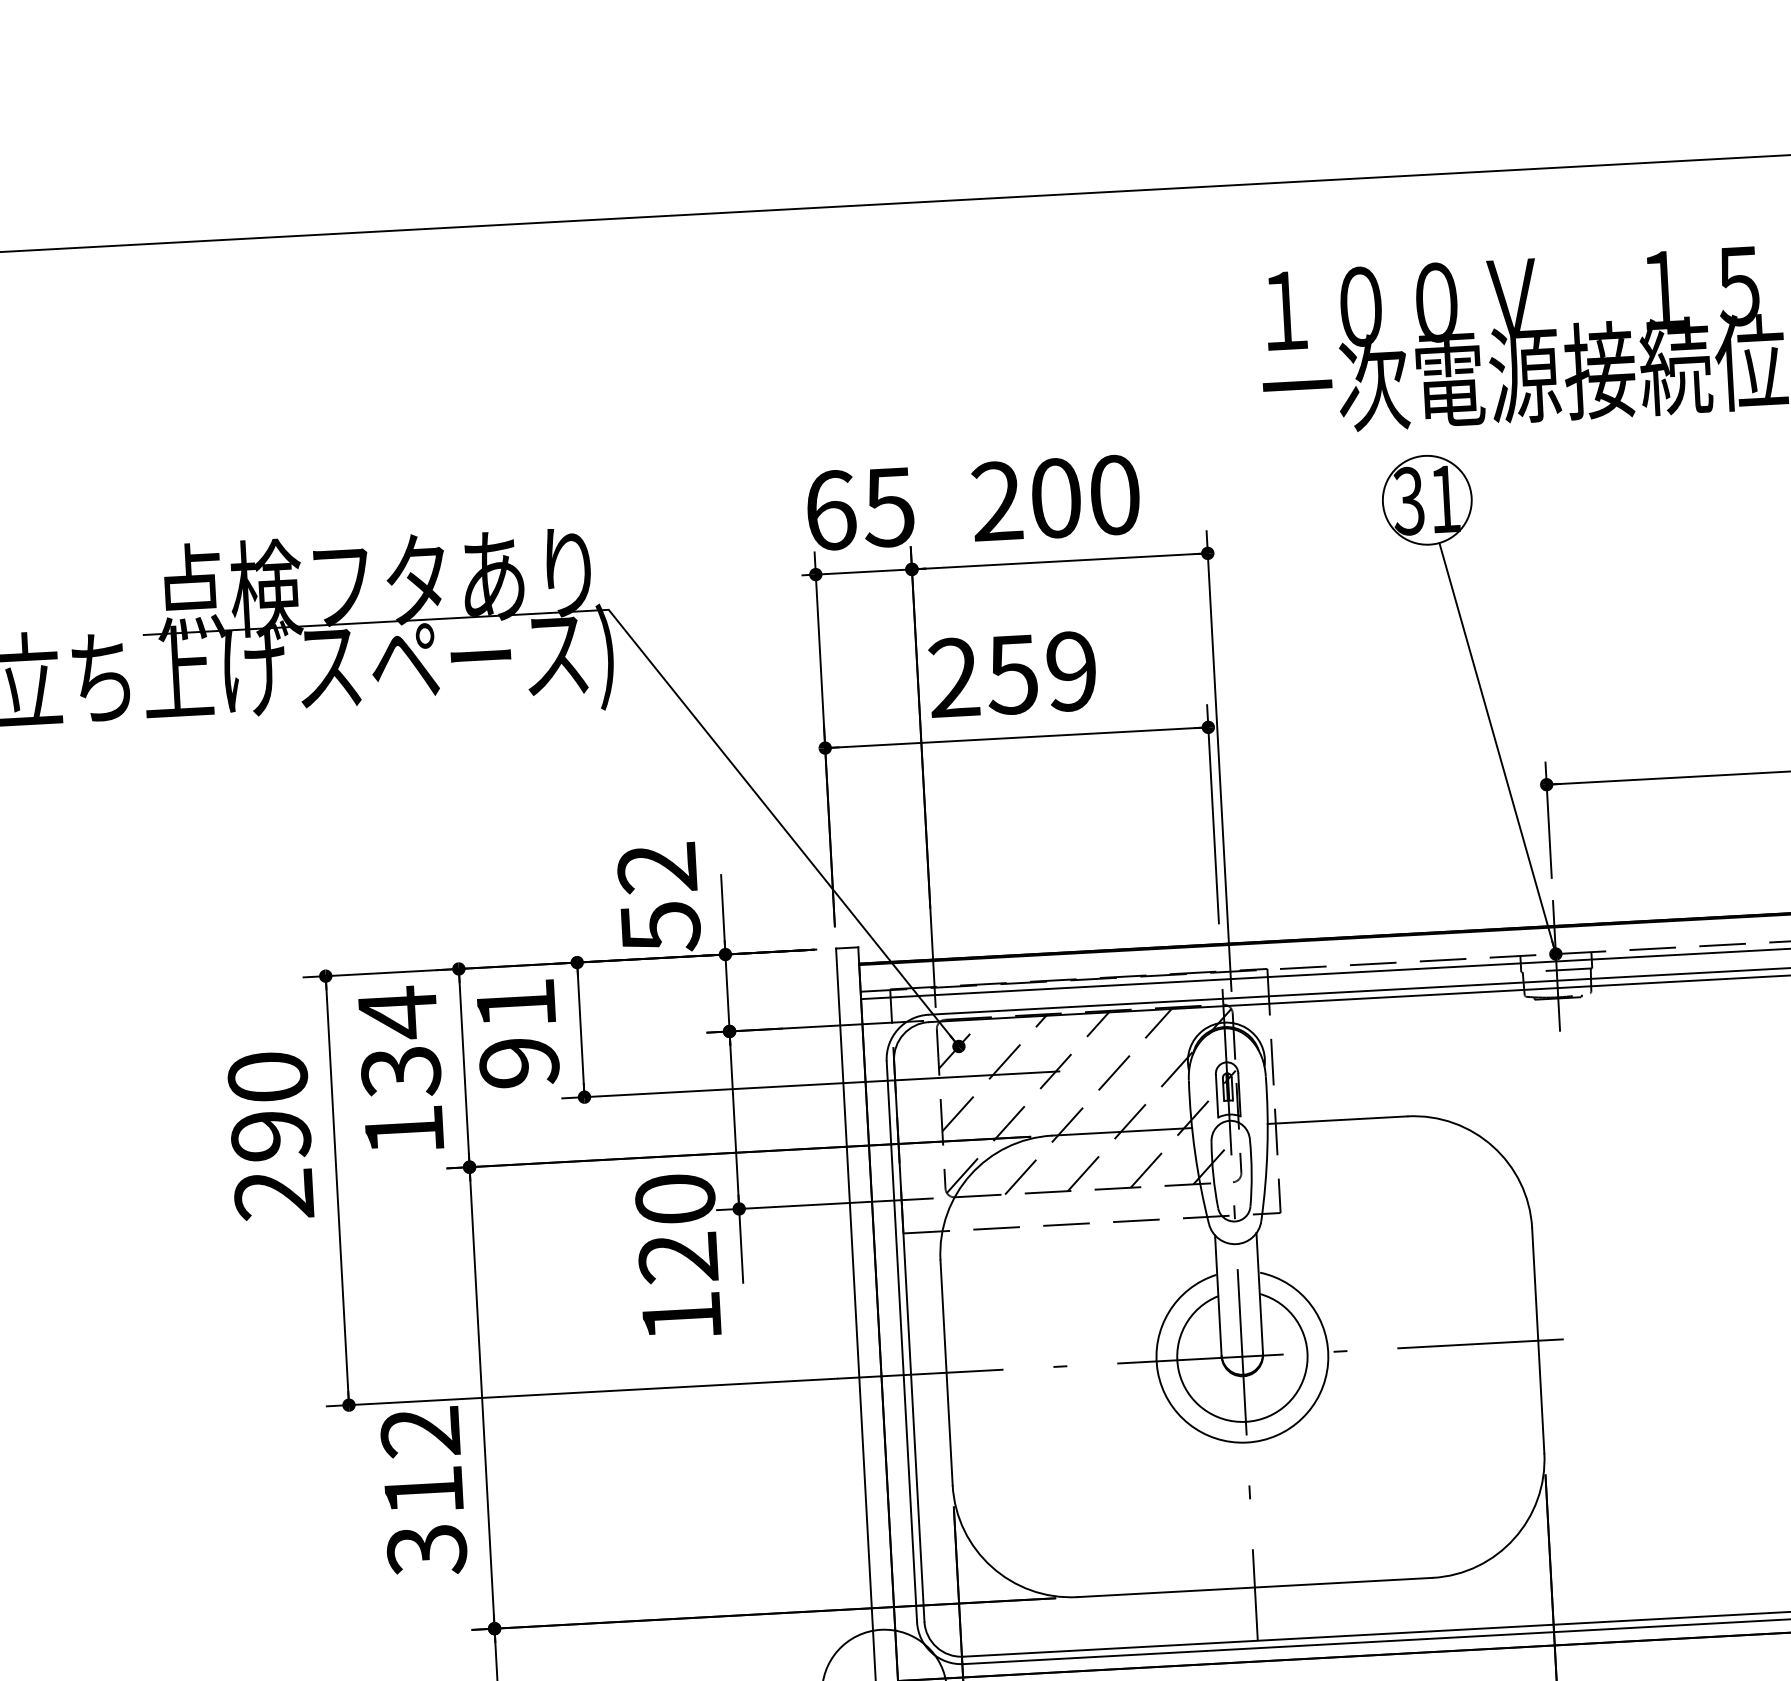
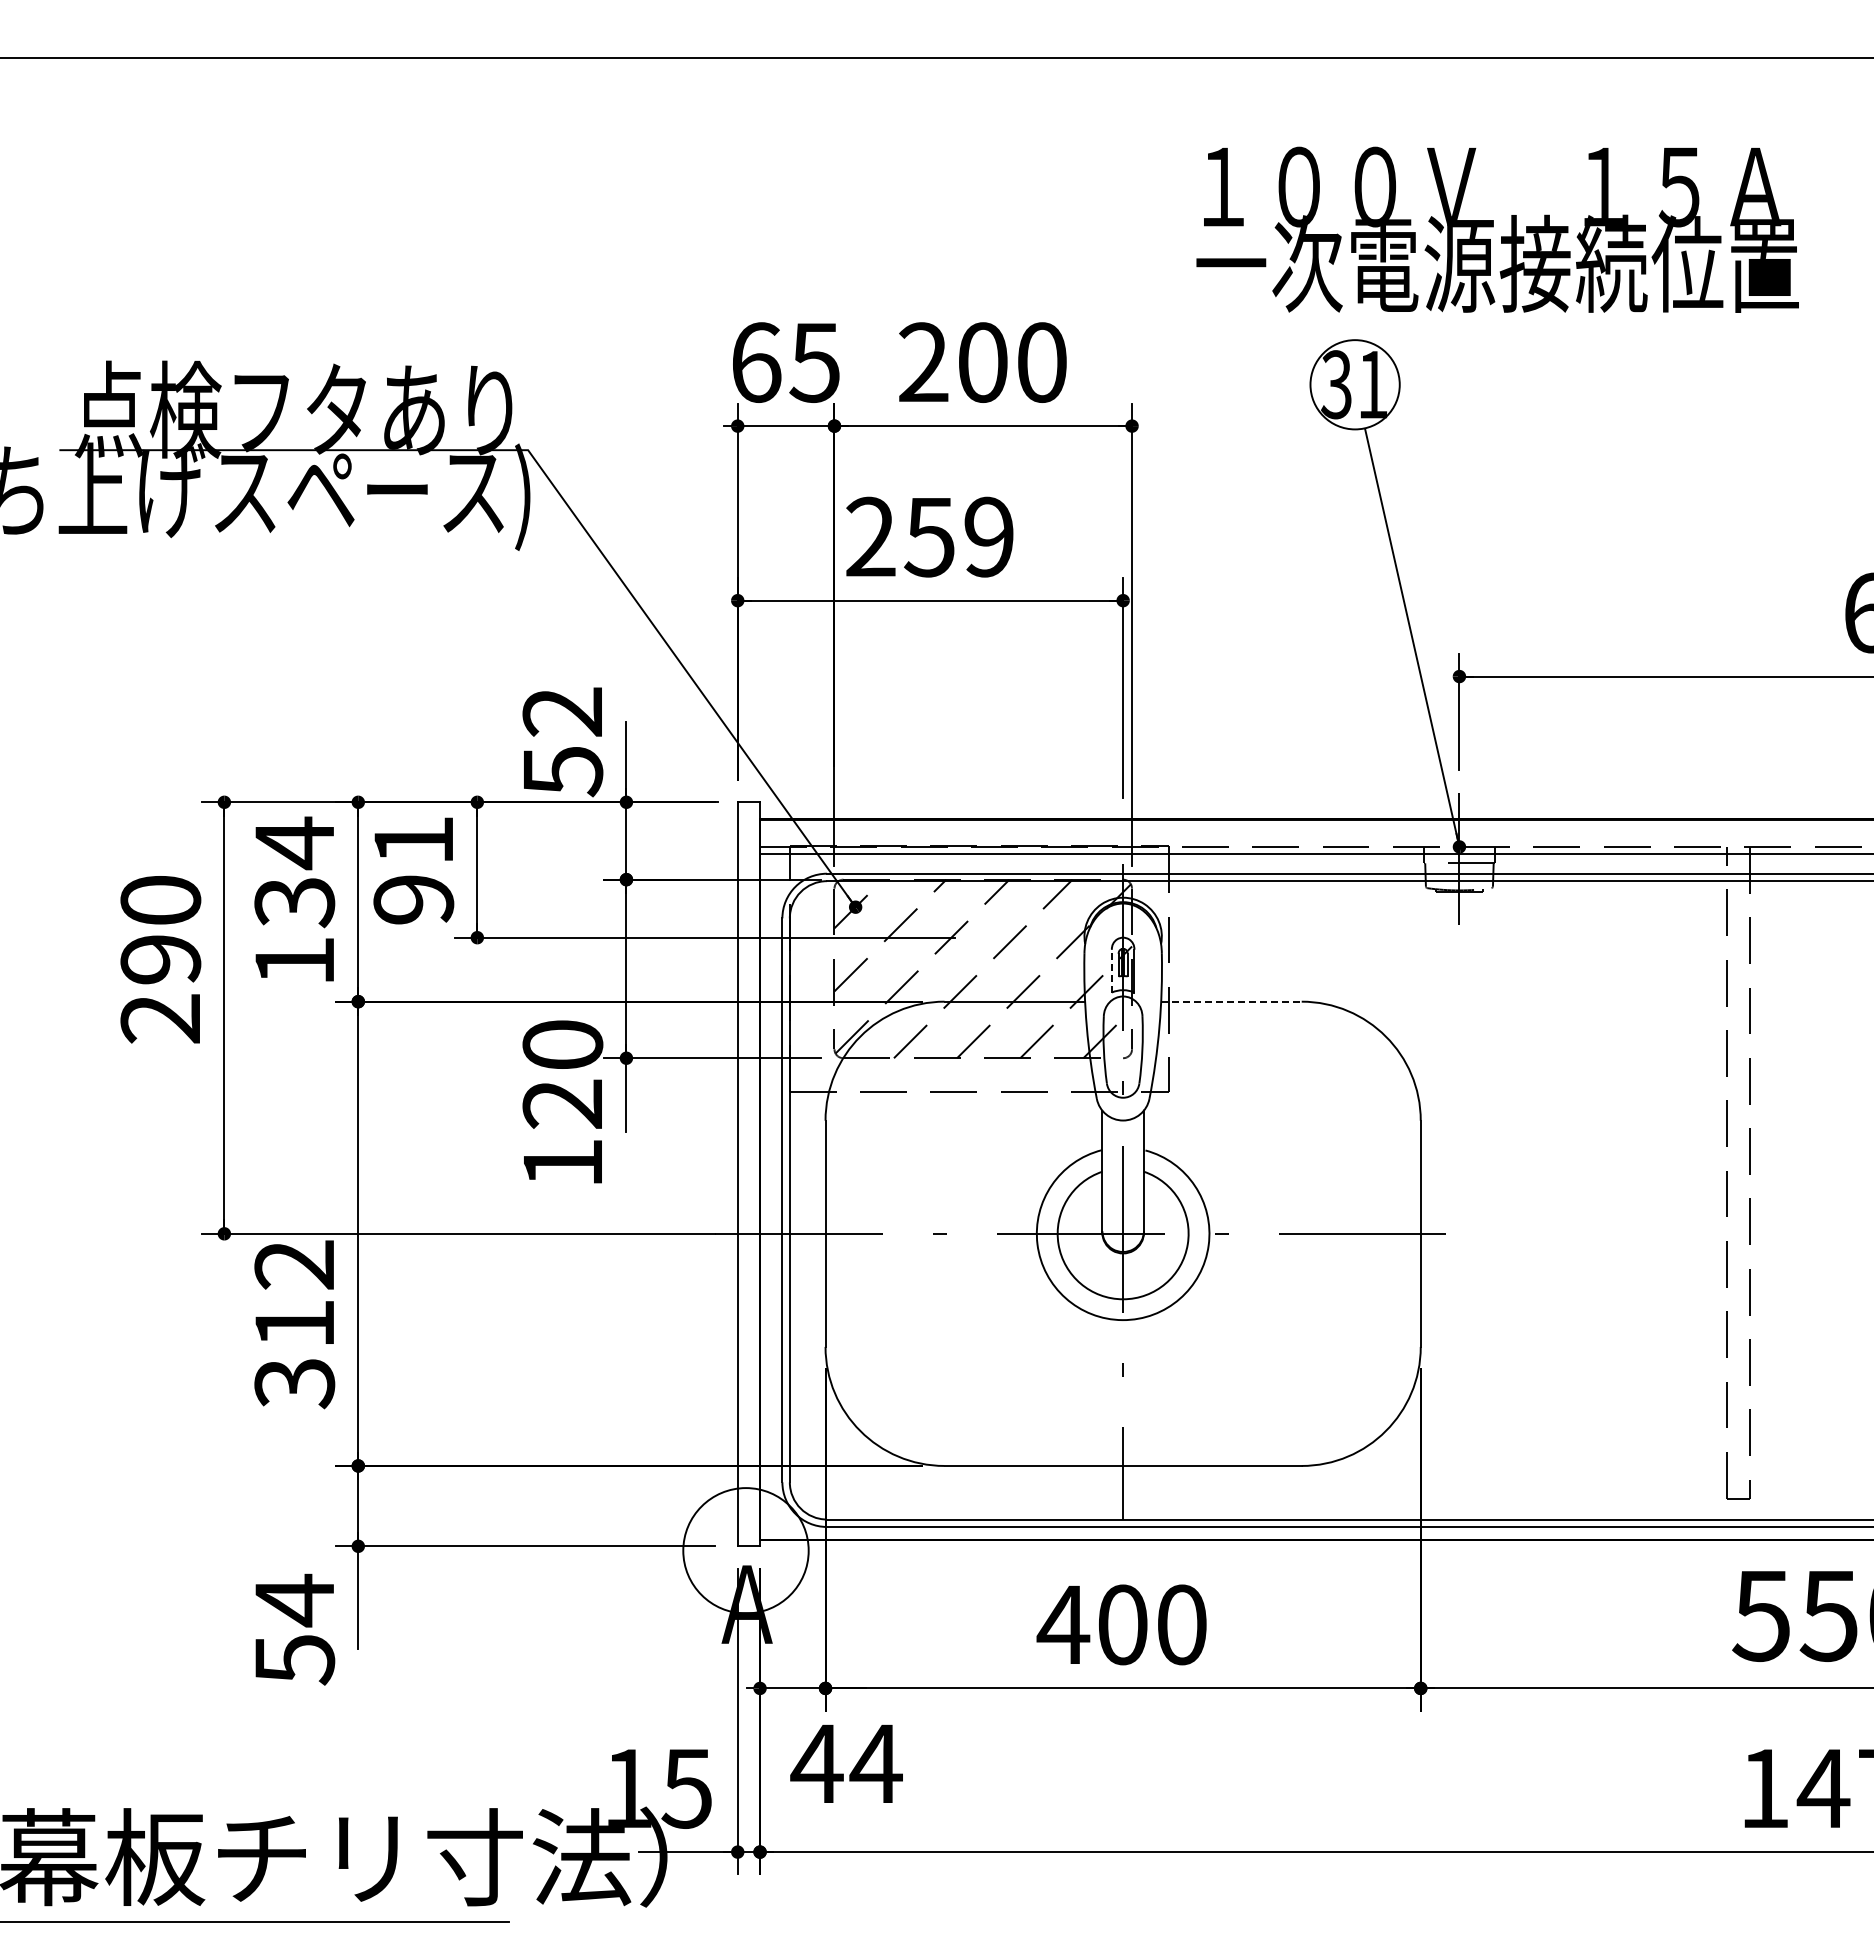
line: (1216, 1095) -> (1111, 970), solid -> dashed
line: (1337, 1119) -> (1231, 1001), solid -> dashed

